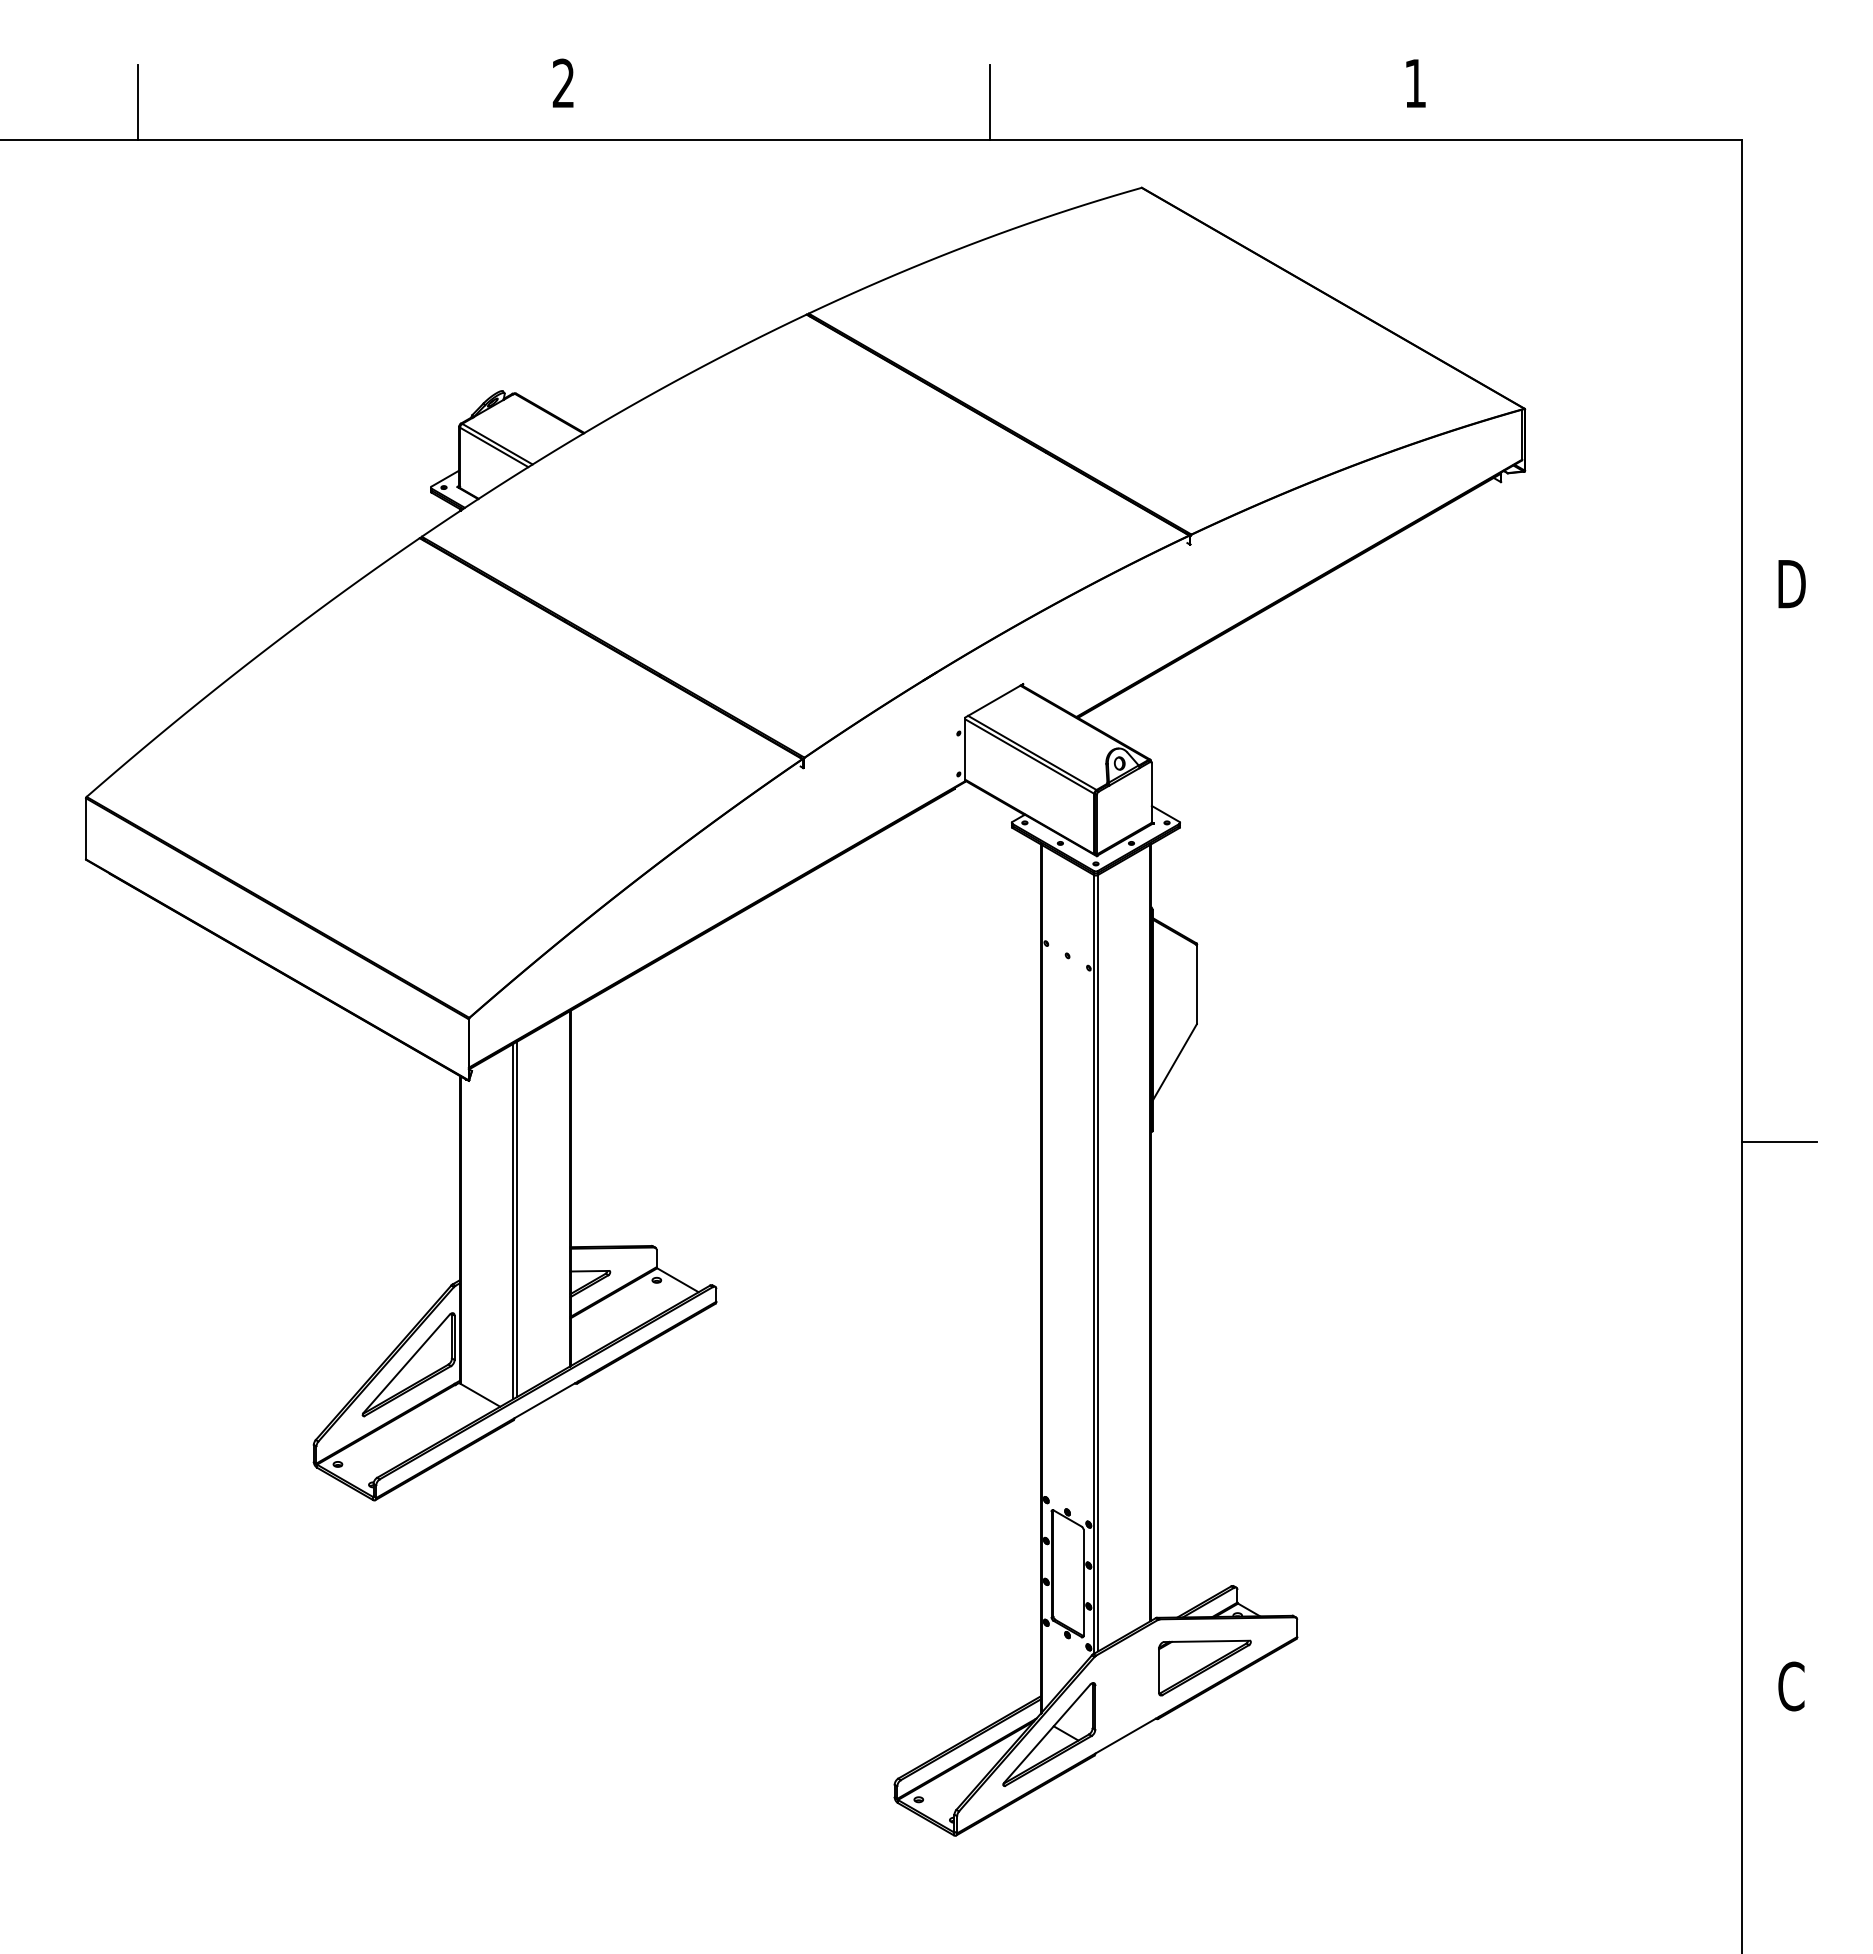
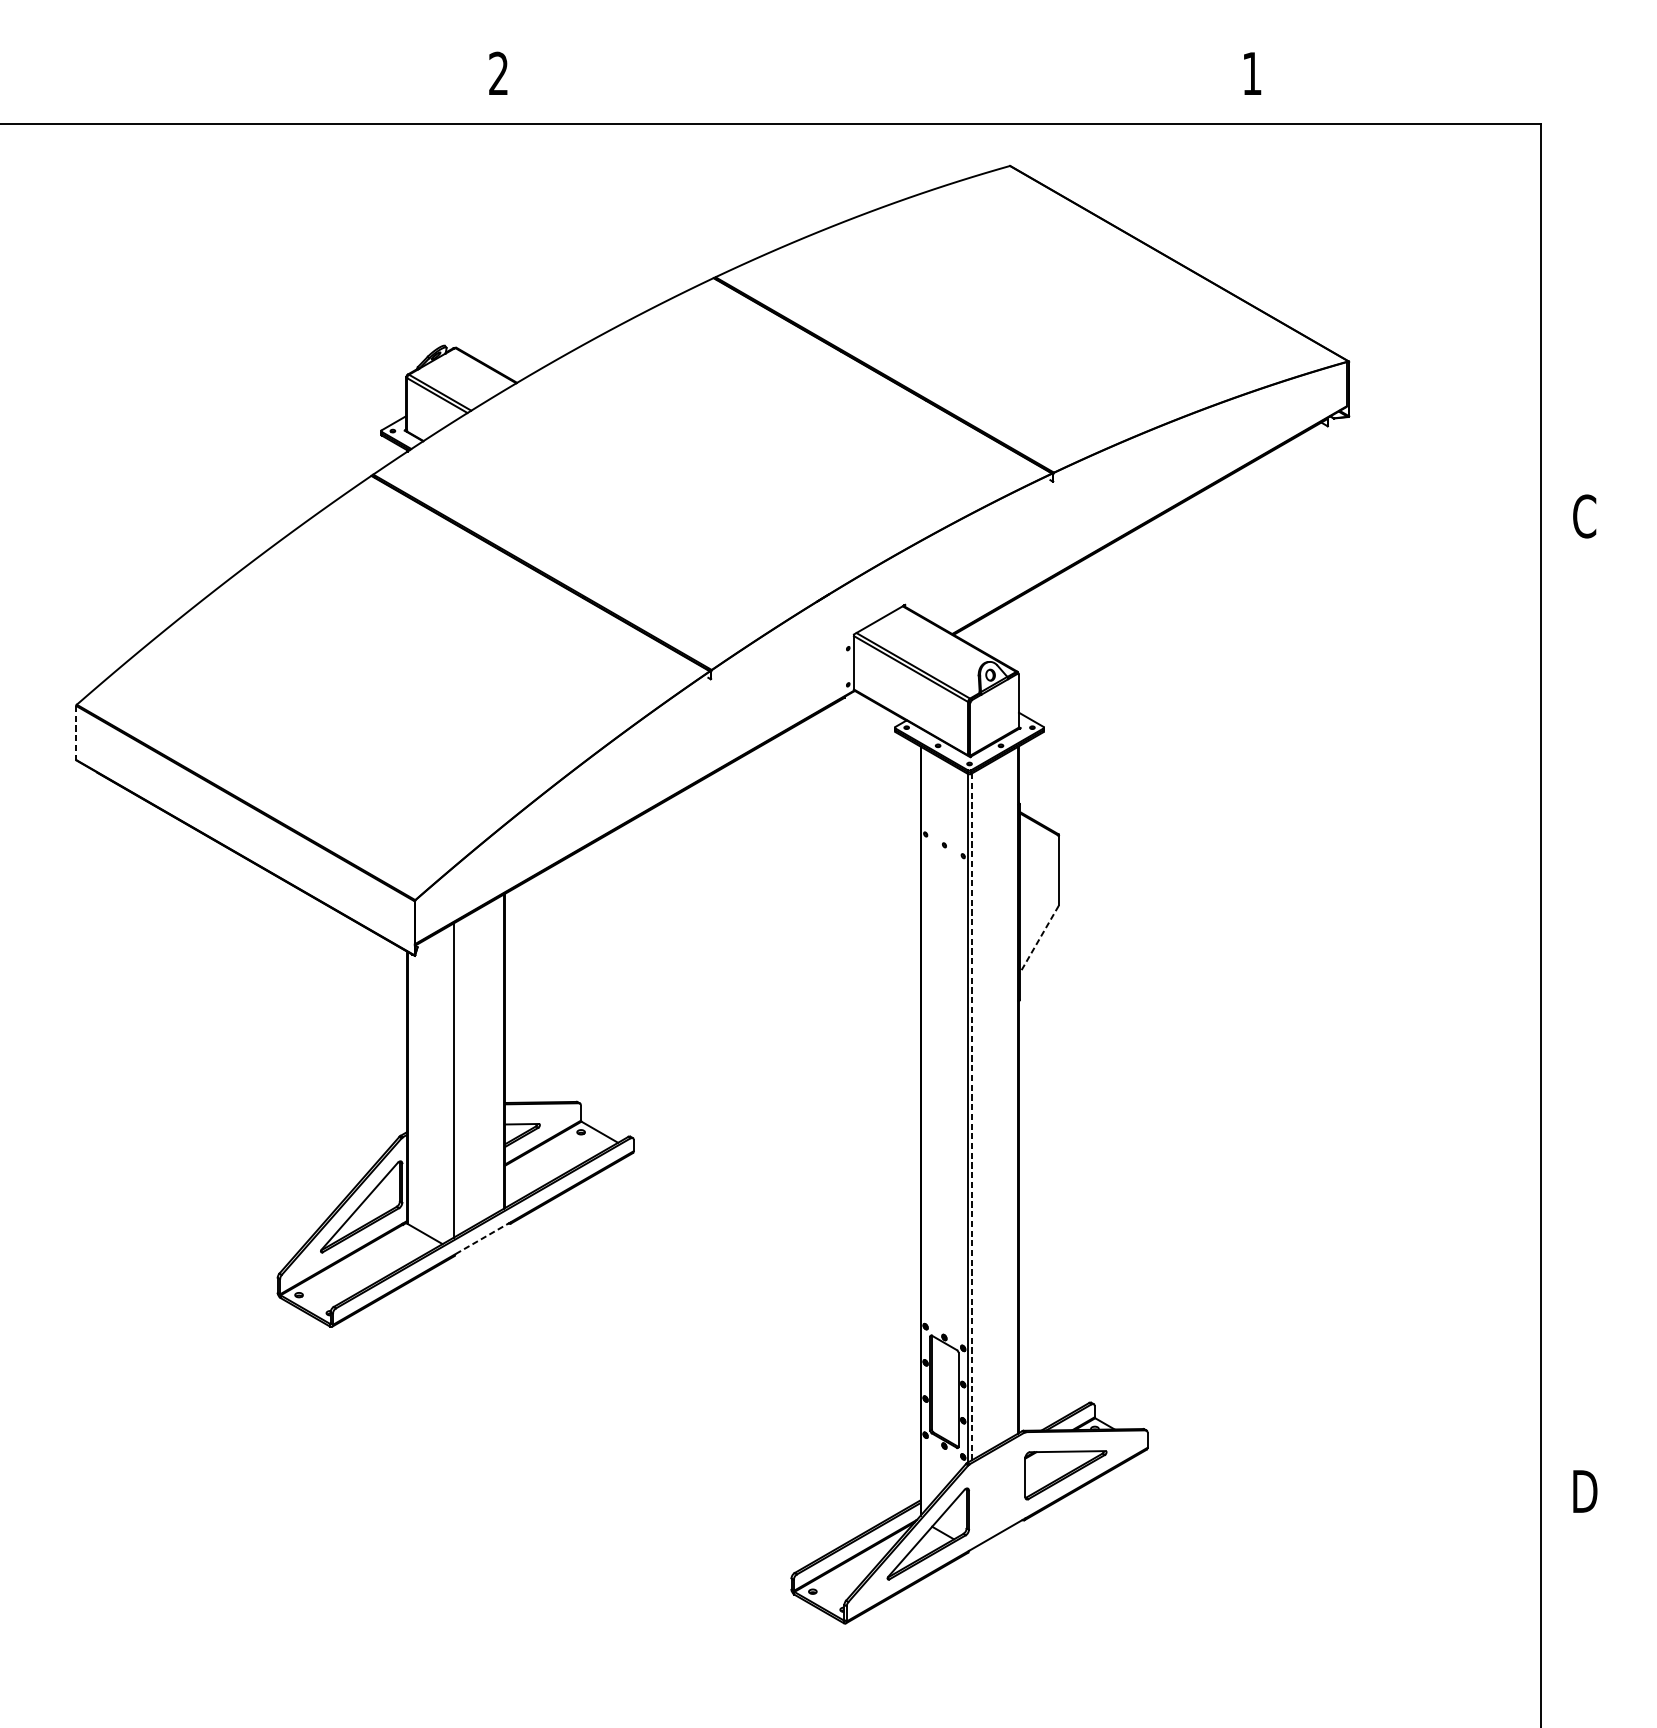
line: (138, 102) -> (122, 90), removed
line: (990, 102) -> (876, 90), removed
text: (1791, 584) -> (1584, 516), D -> C
line: (86, 828) -> (76, 732), solid -> dashed
line: (1174, 1063) -> (1039, 940), solid -> dashed
line: (1778, 1142) -> (1573, 1010), removed
line: (517, 1218) -> (457, 1077), removed
line: (1098, 1262) -> (971, 1116), solid -> dashed
line: (546, 1399) -> (483, 1237), solid -> dashed
text: (1791, 1686) -> (1584, 1491), C -> D

